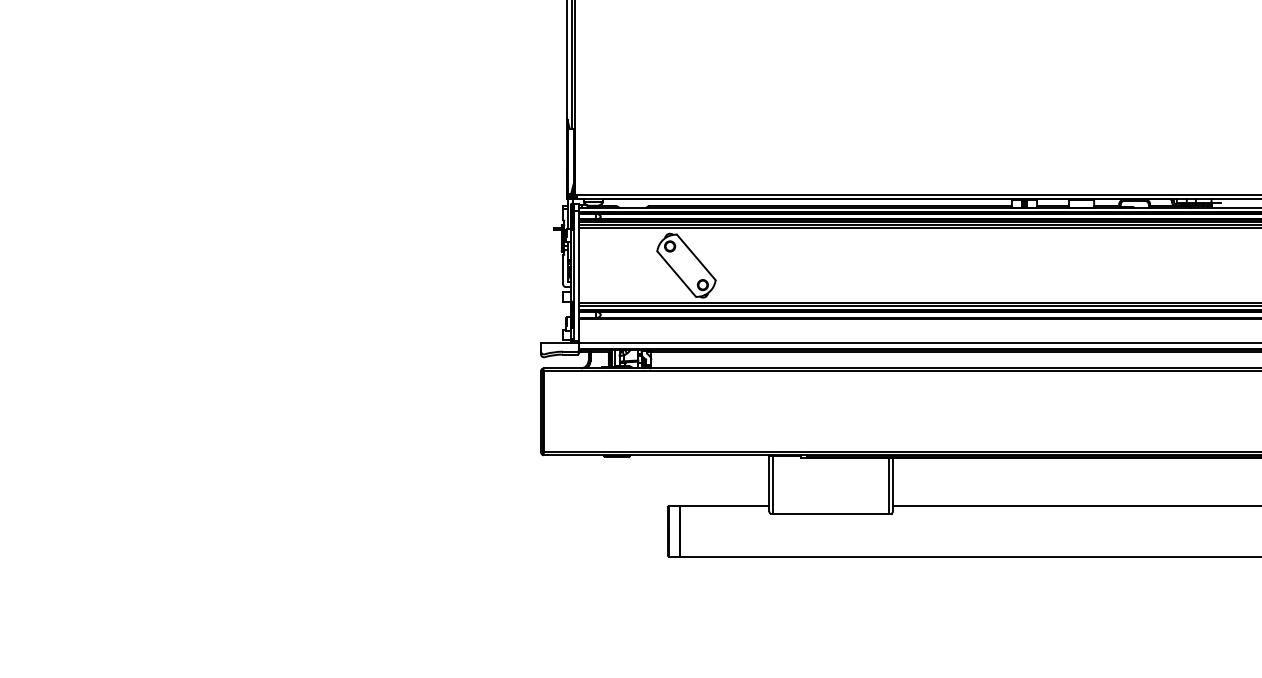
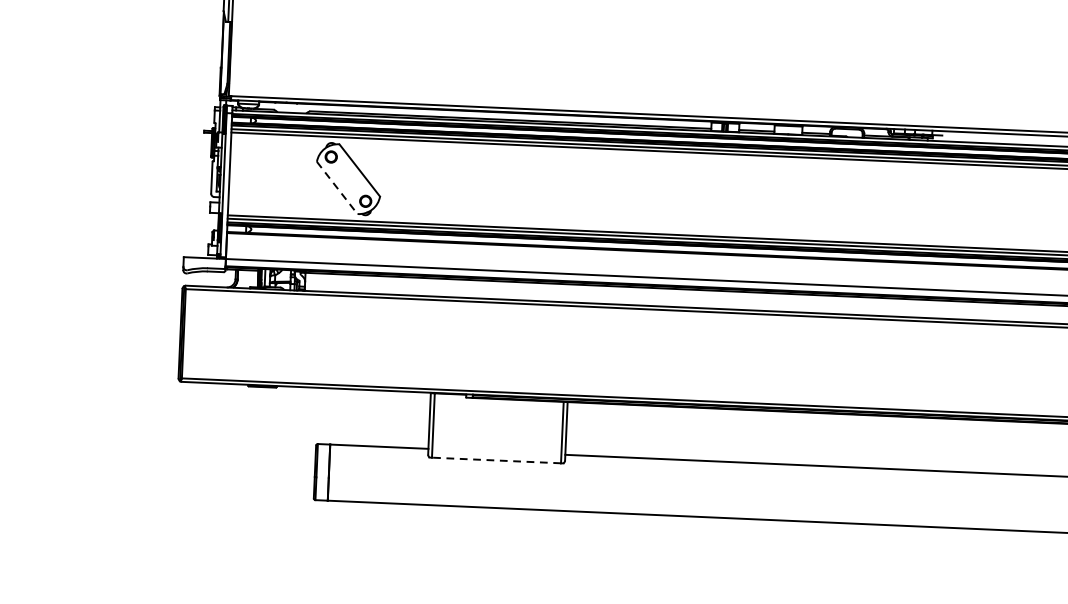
line: (676, 274) -> (337, 188), solid -> dashed
line: (830, 513) -> (495, 460), solid -> dashed

